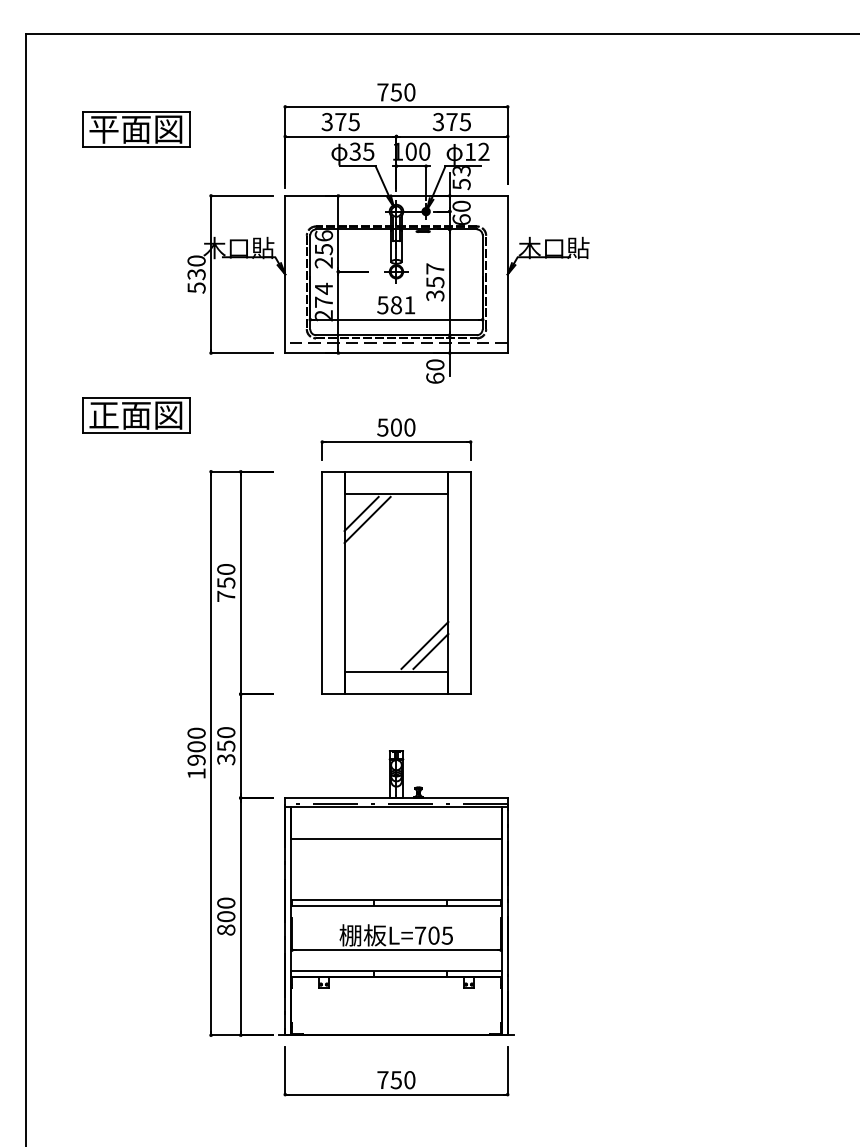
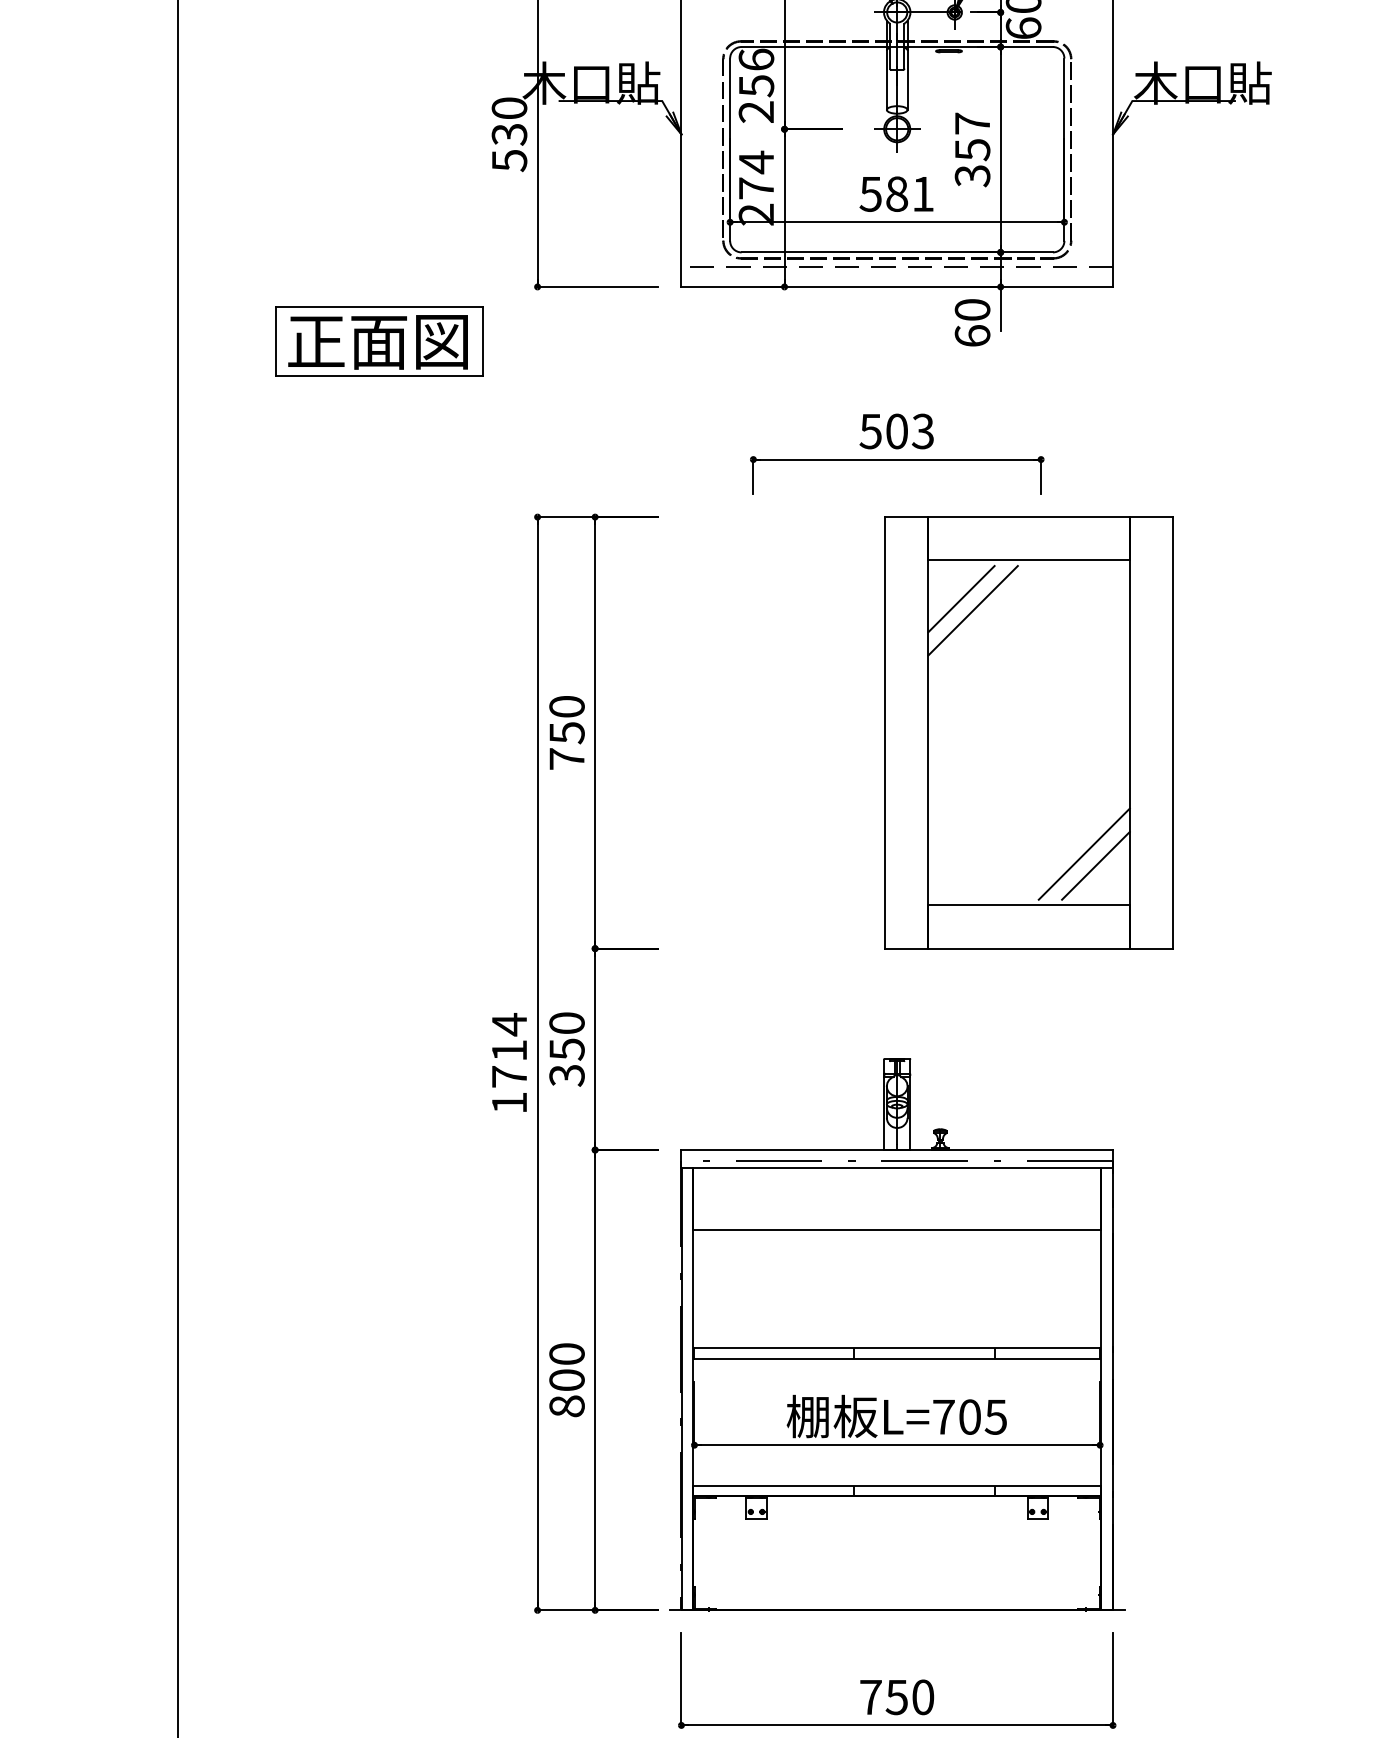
part: (136, 415) -> (379, 342), moved
text: (409, 427) -> (922, 431), 500 -> 503
part: (396, 582) -> (1029, 731), moved
text: (196, 746) -> (509, 1050), 1900 -> 1714

